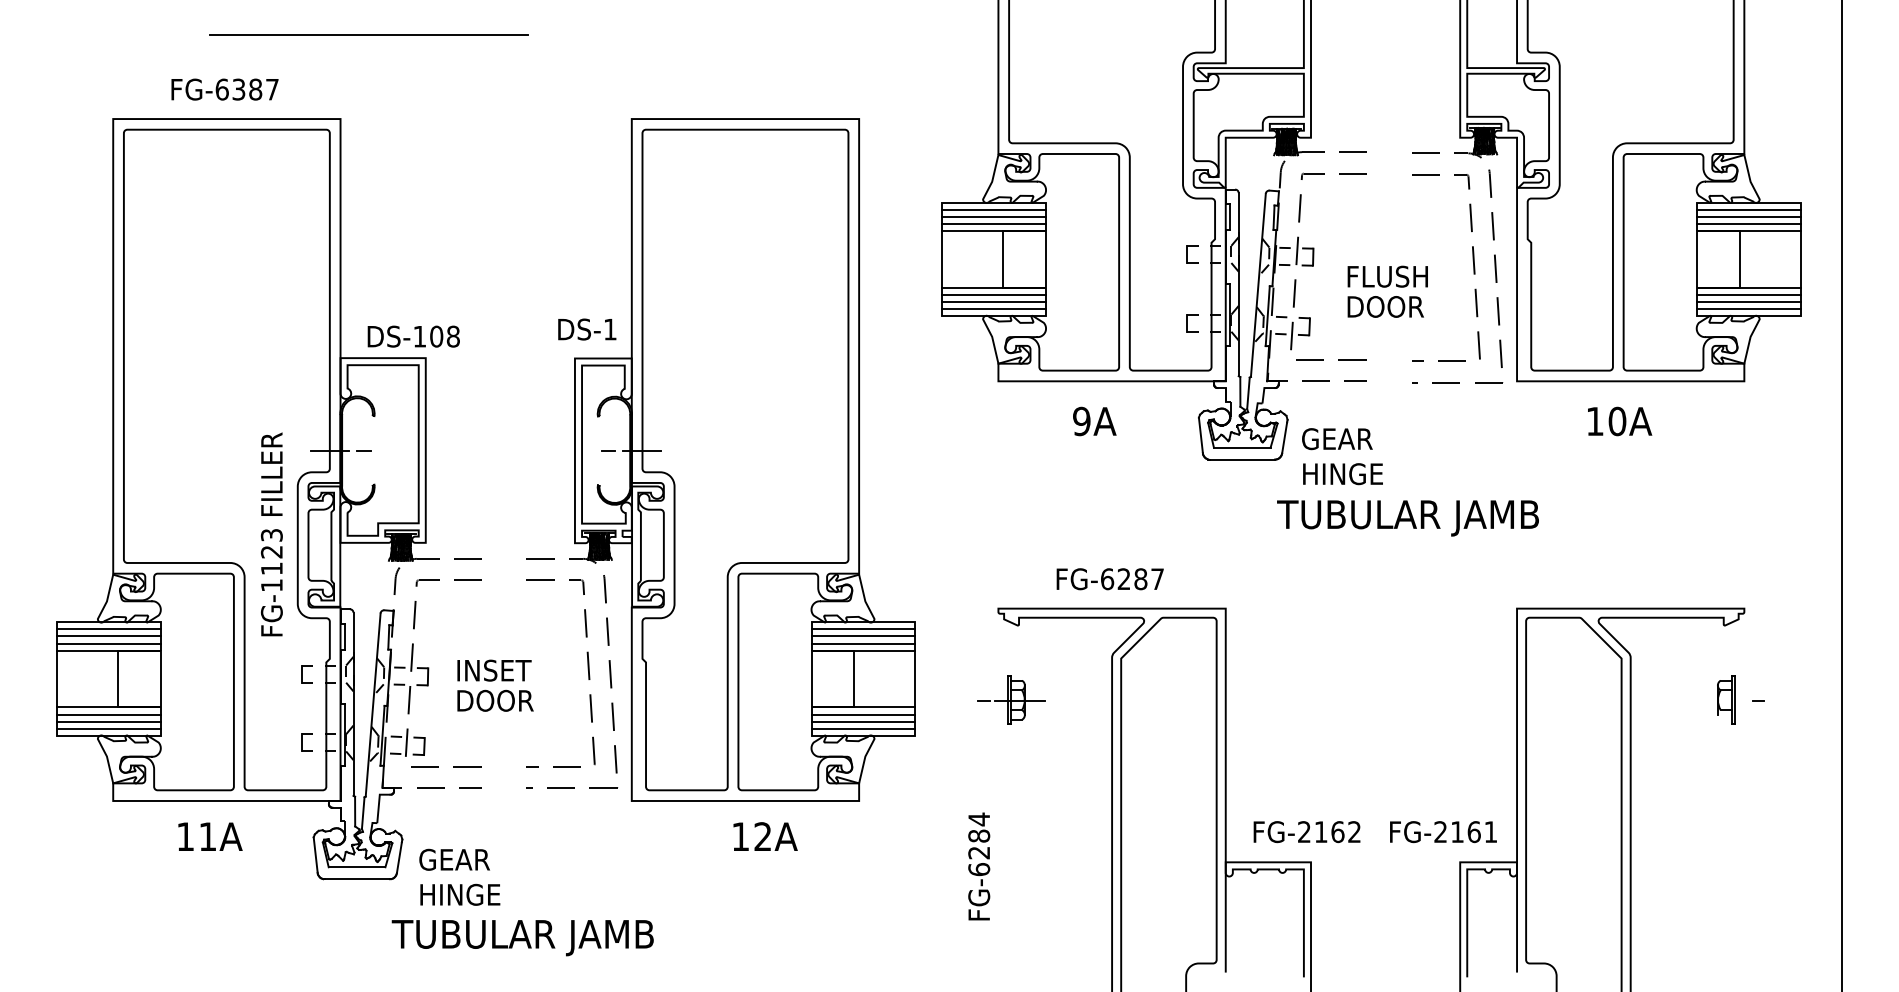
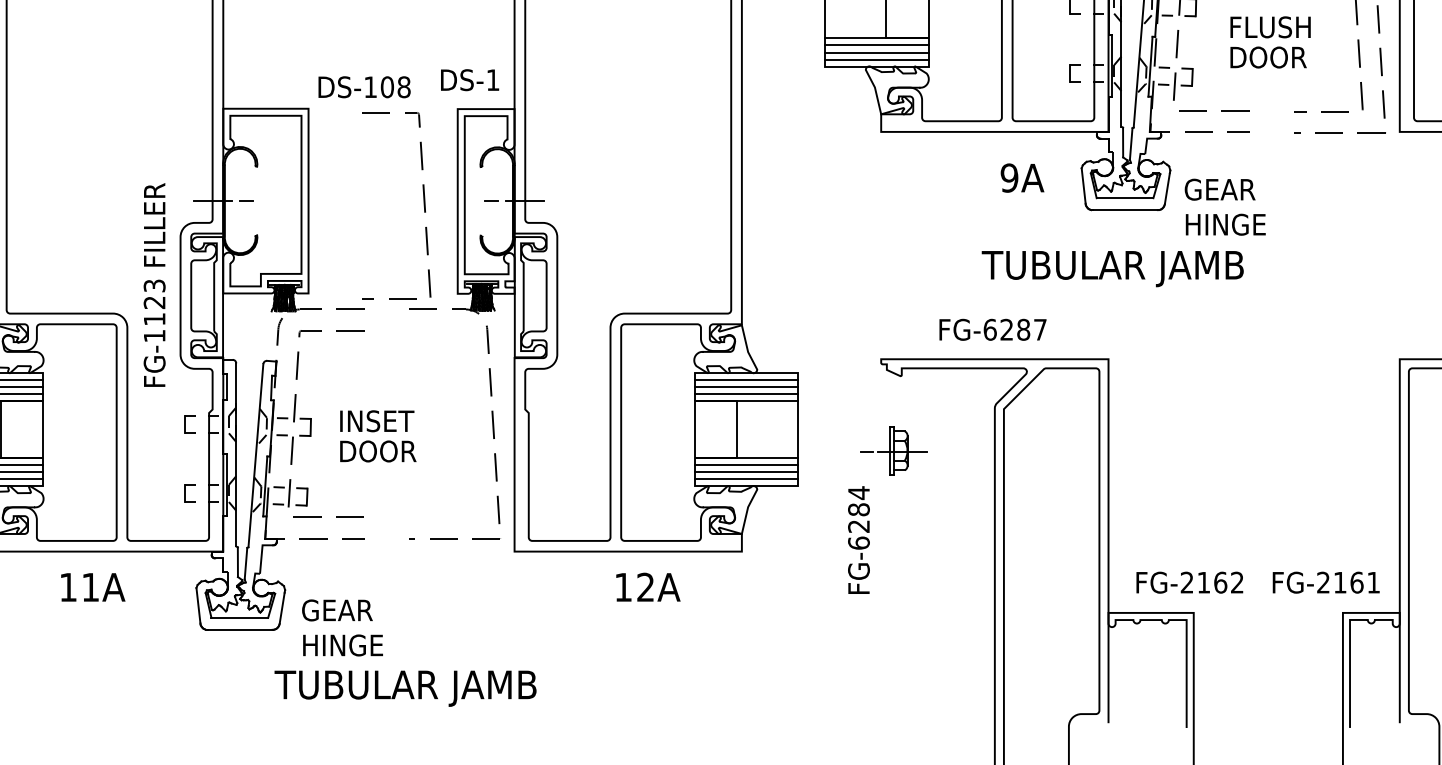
text: (413, 336) -> (364, 87), moved
text: (1094, 421) -> (1022, 178), moved
text: (1407, 518) -> (1112, 269), moved
curve: (587, 669) -> (423, 202), moved
text: (979, 866) -> (859, 540), moved

